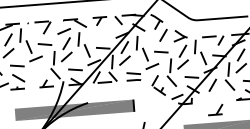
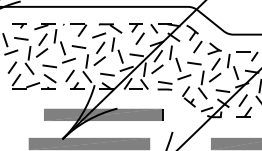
line: (104, 31) -> (139, 38), added
line: (37, 73) -> (69, 75), added
part: (215, 109) -> (244, 111), moved

